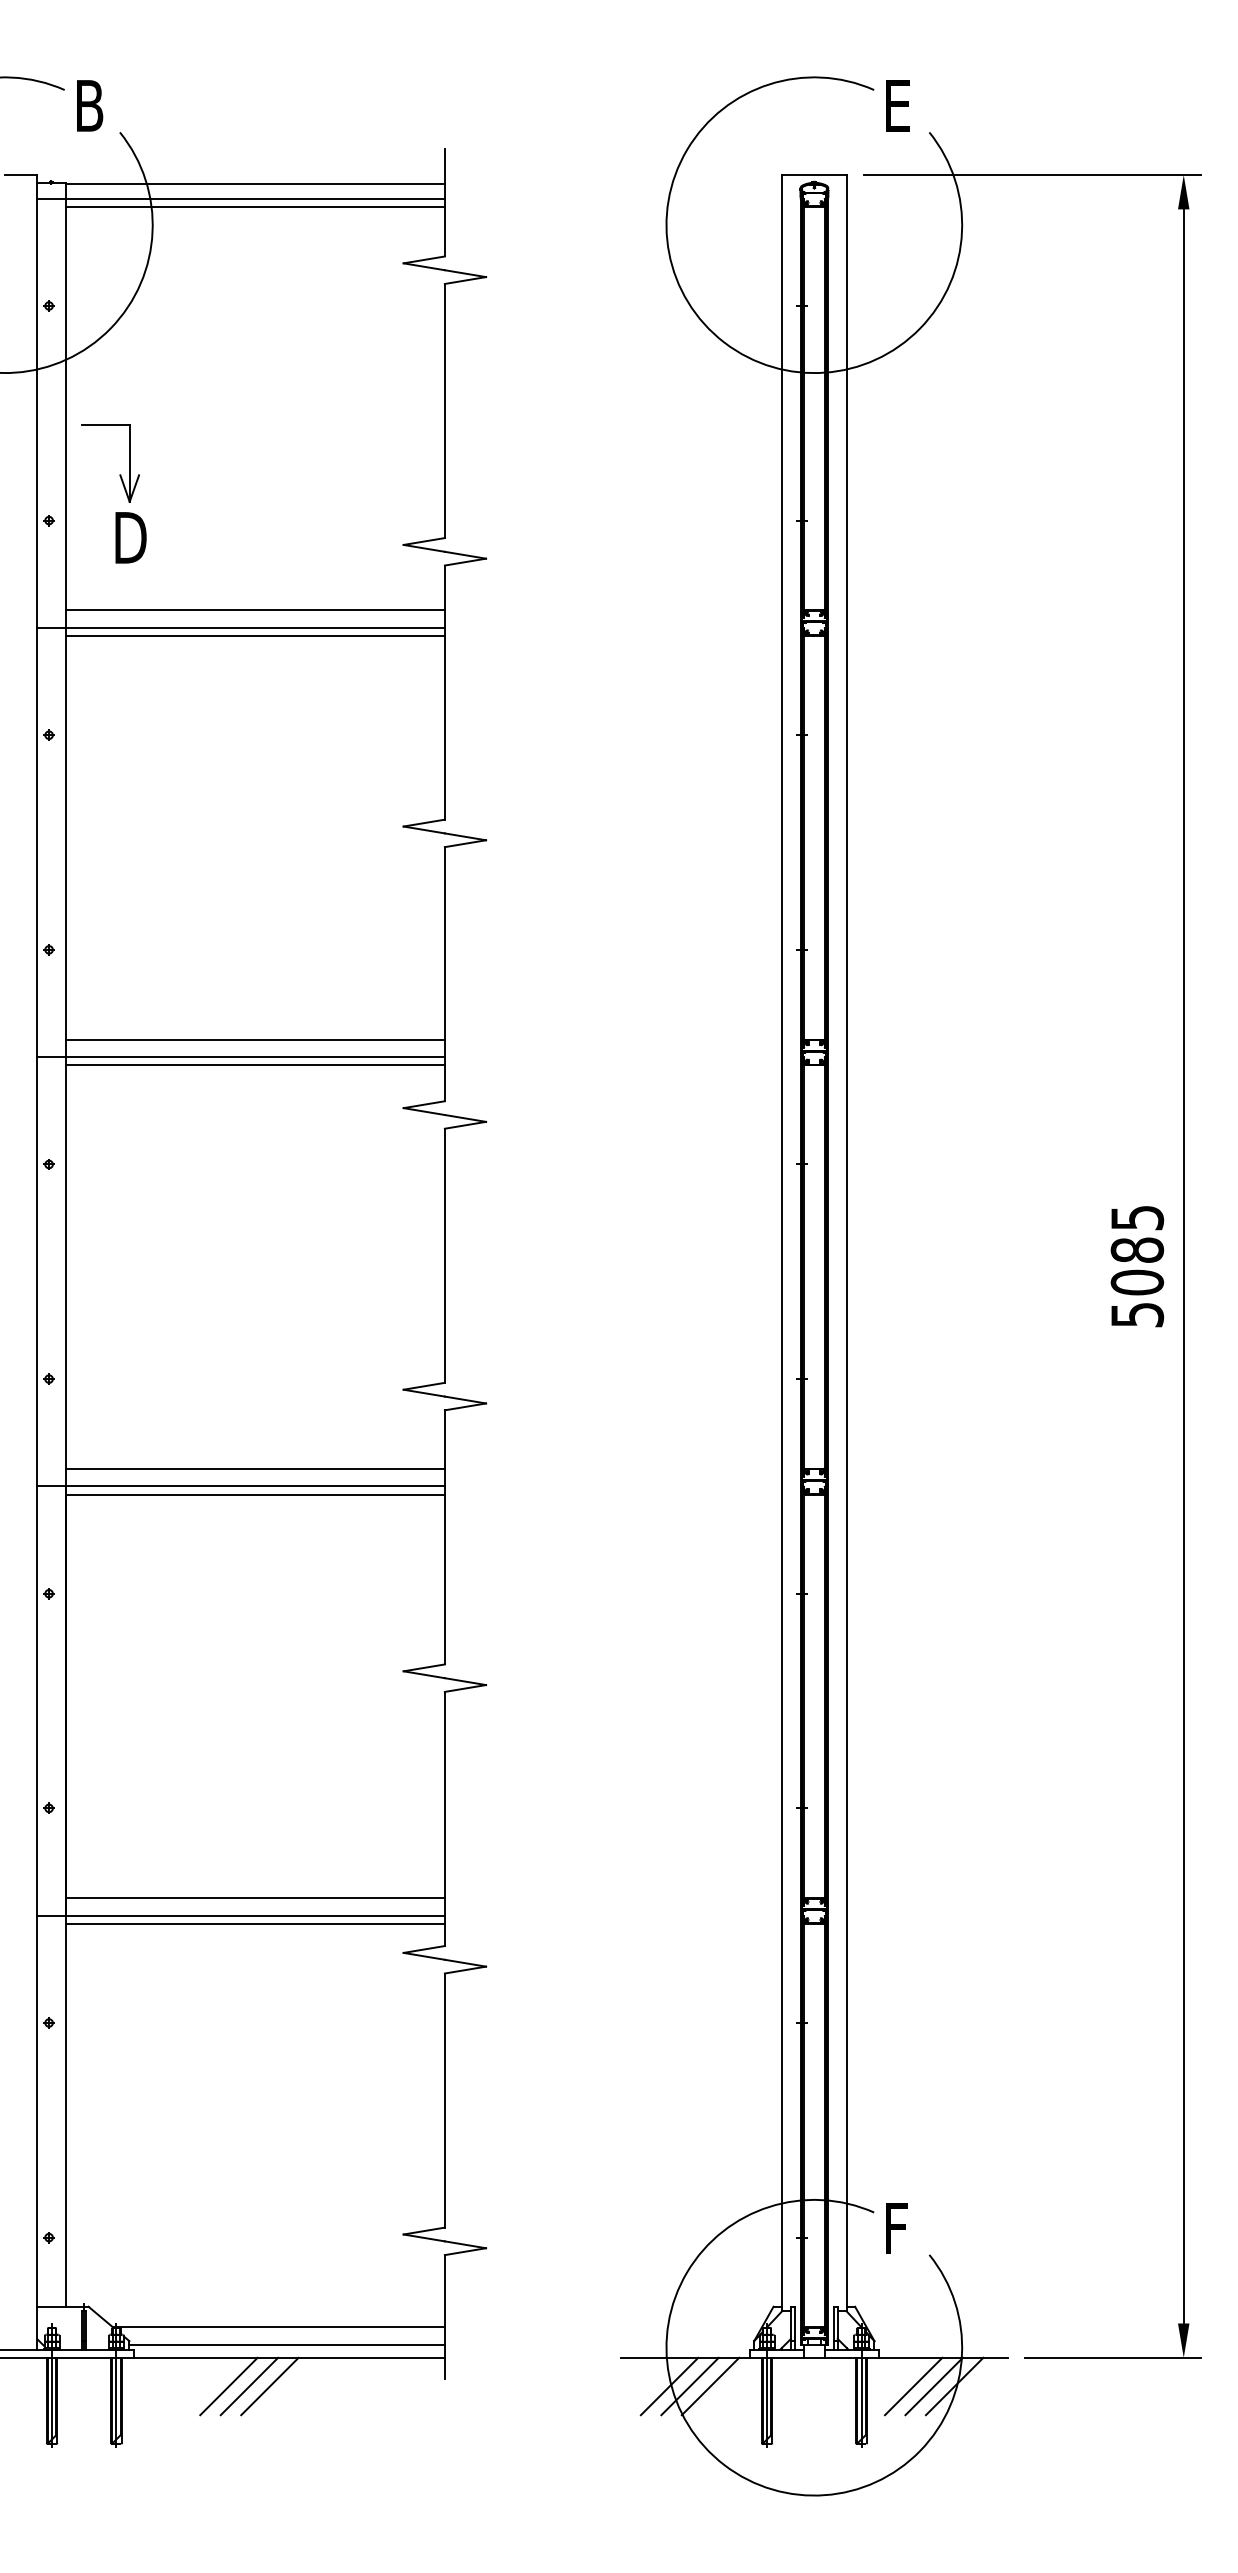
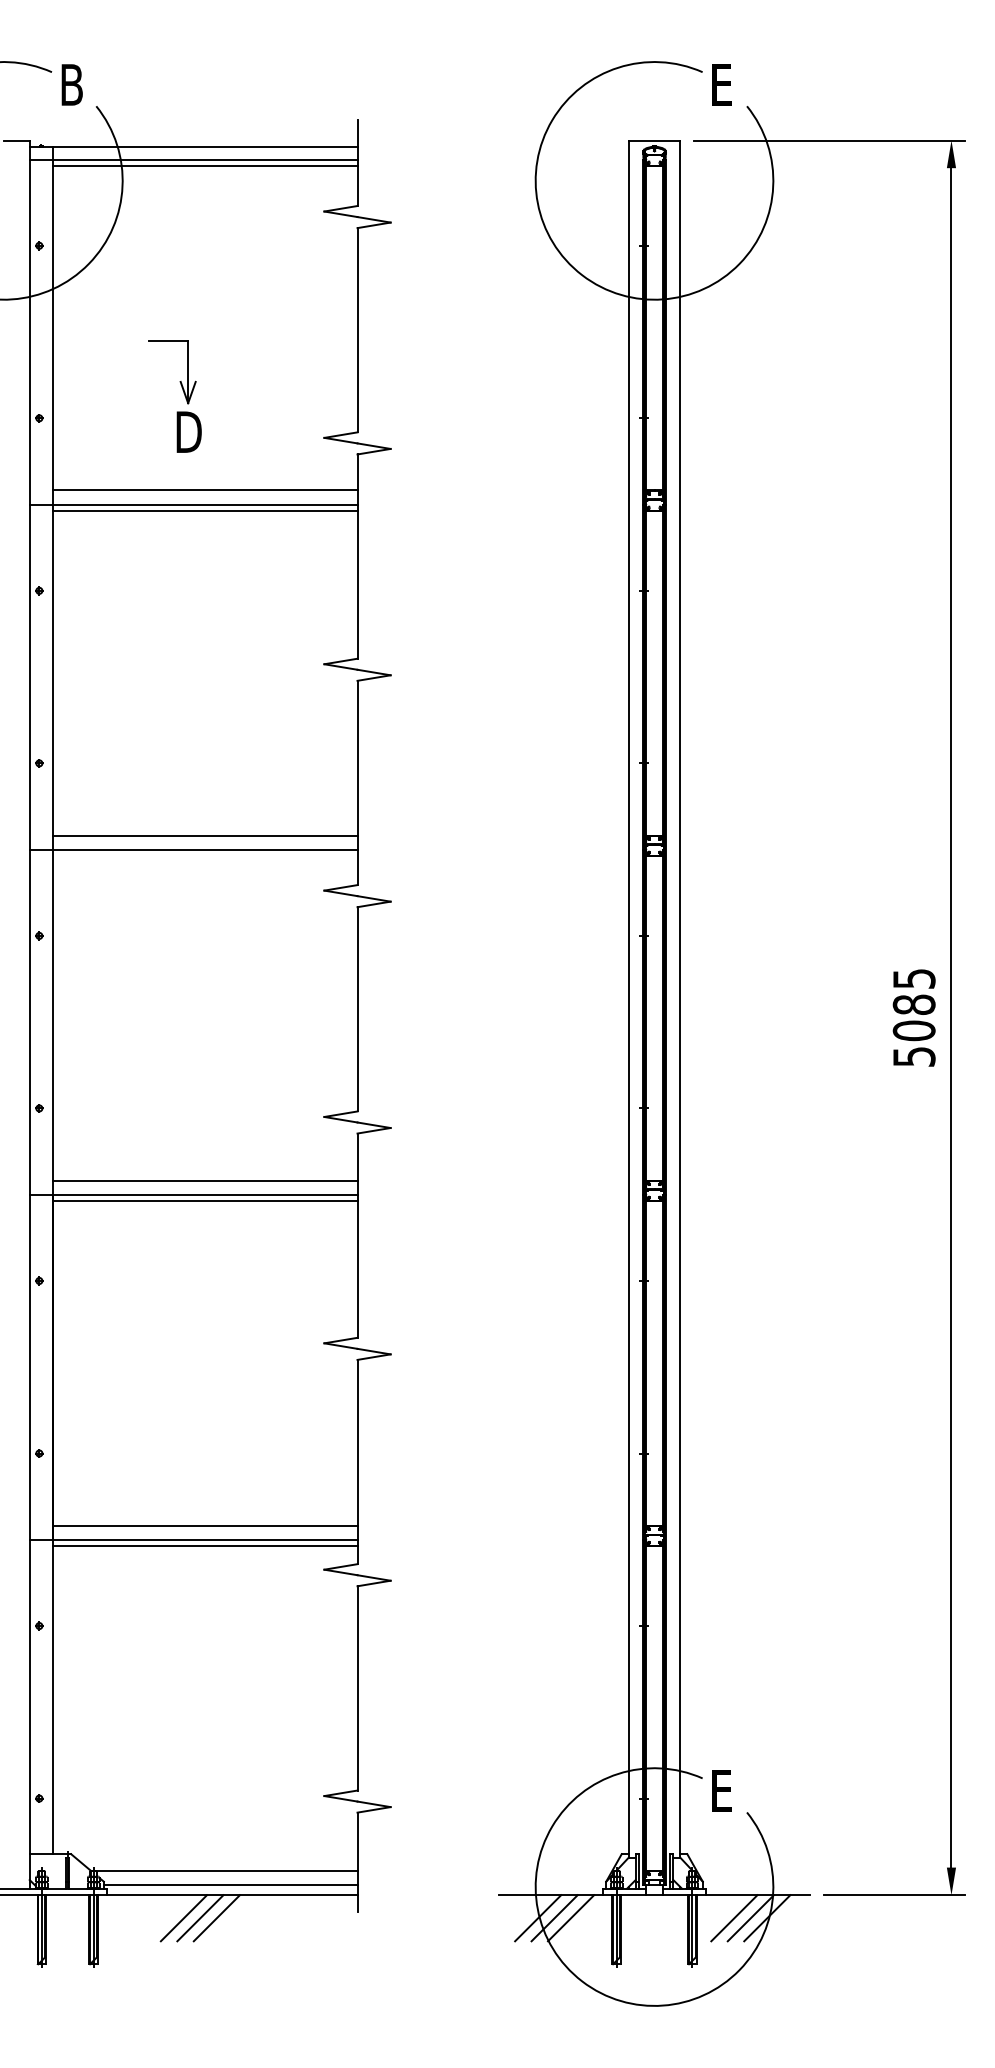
part: (123, 489) -> (183, 393), moved
line: (254, 1065) -> (204, 856), removed
text: (901, 2227) -> (724, 1790), F -> E

